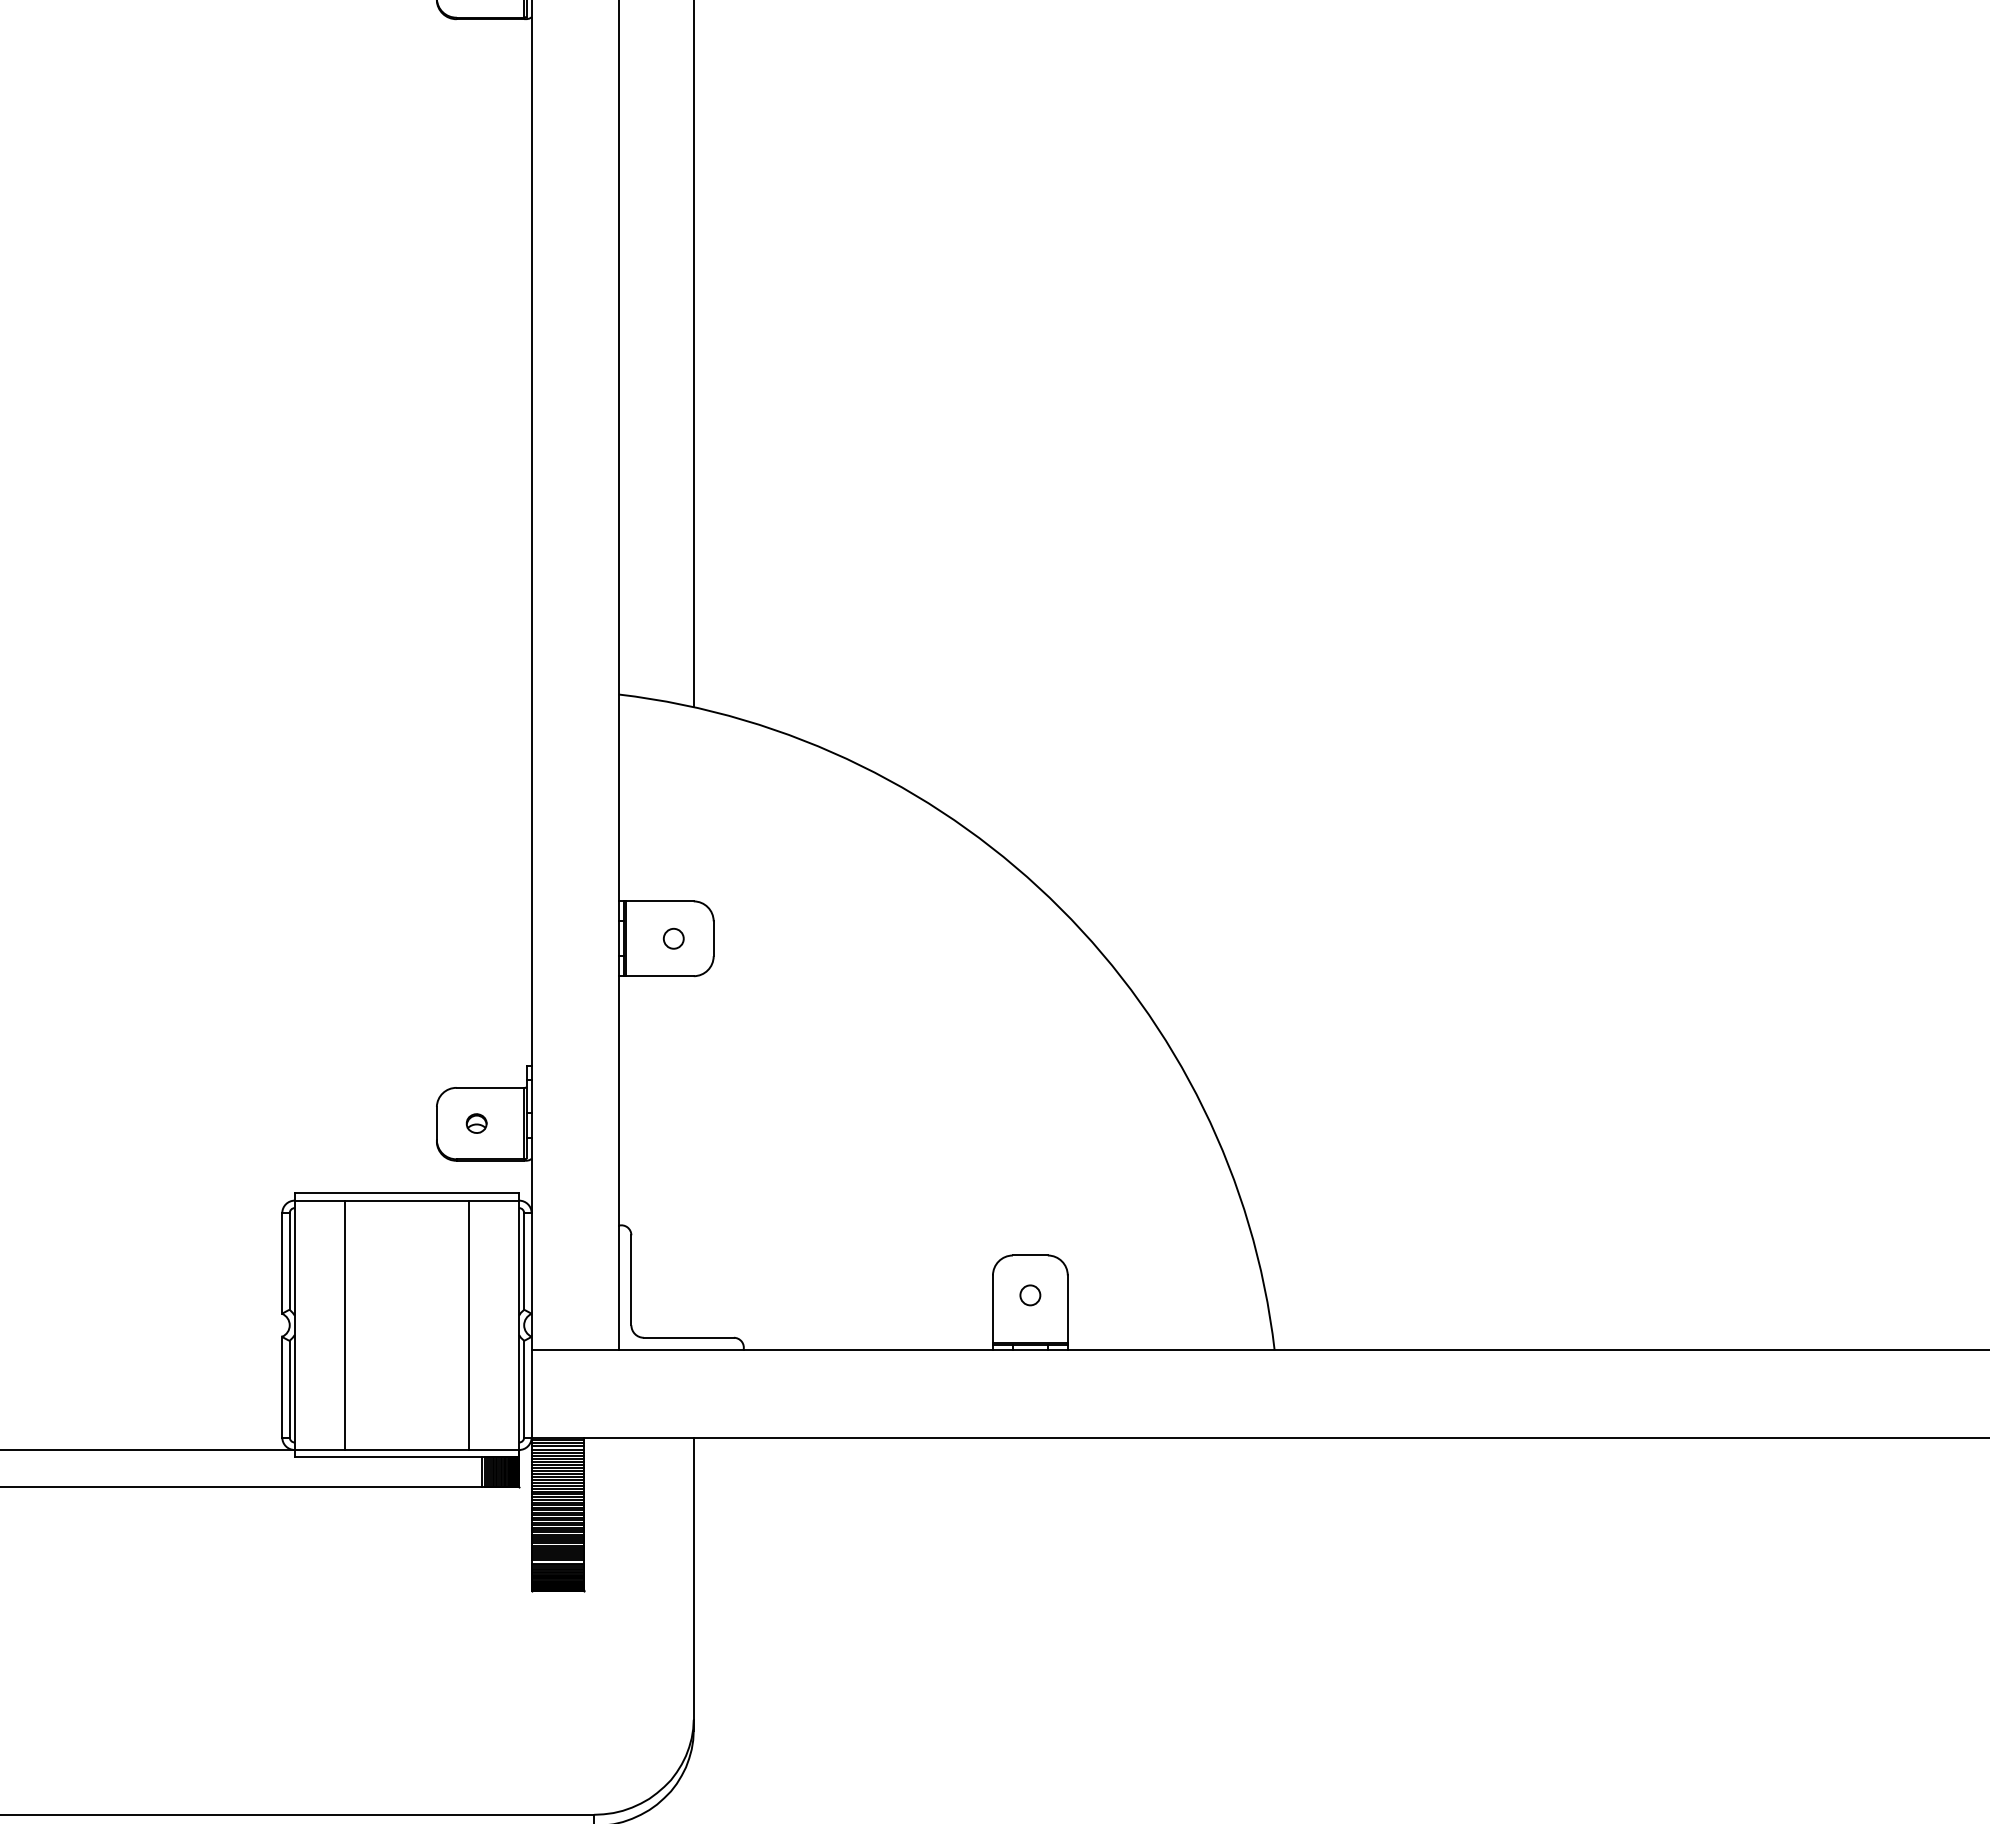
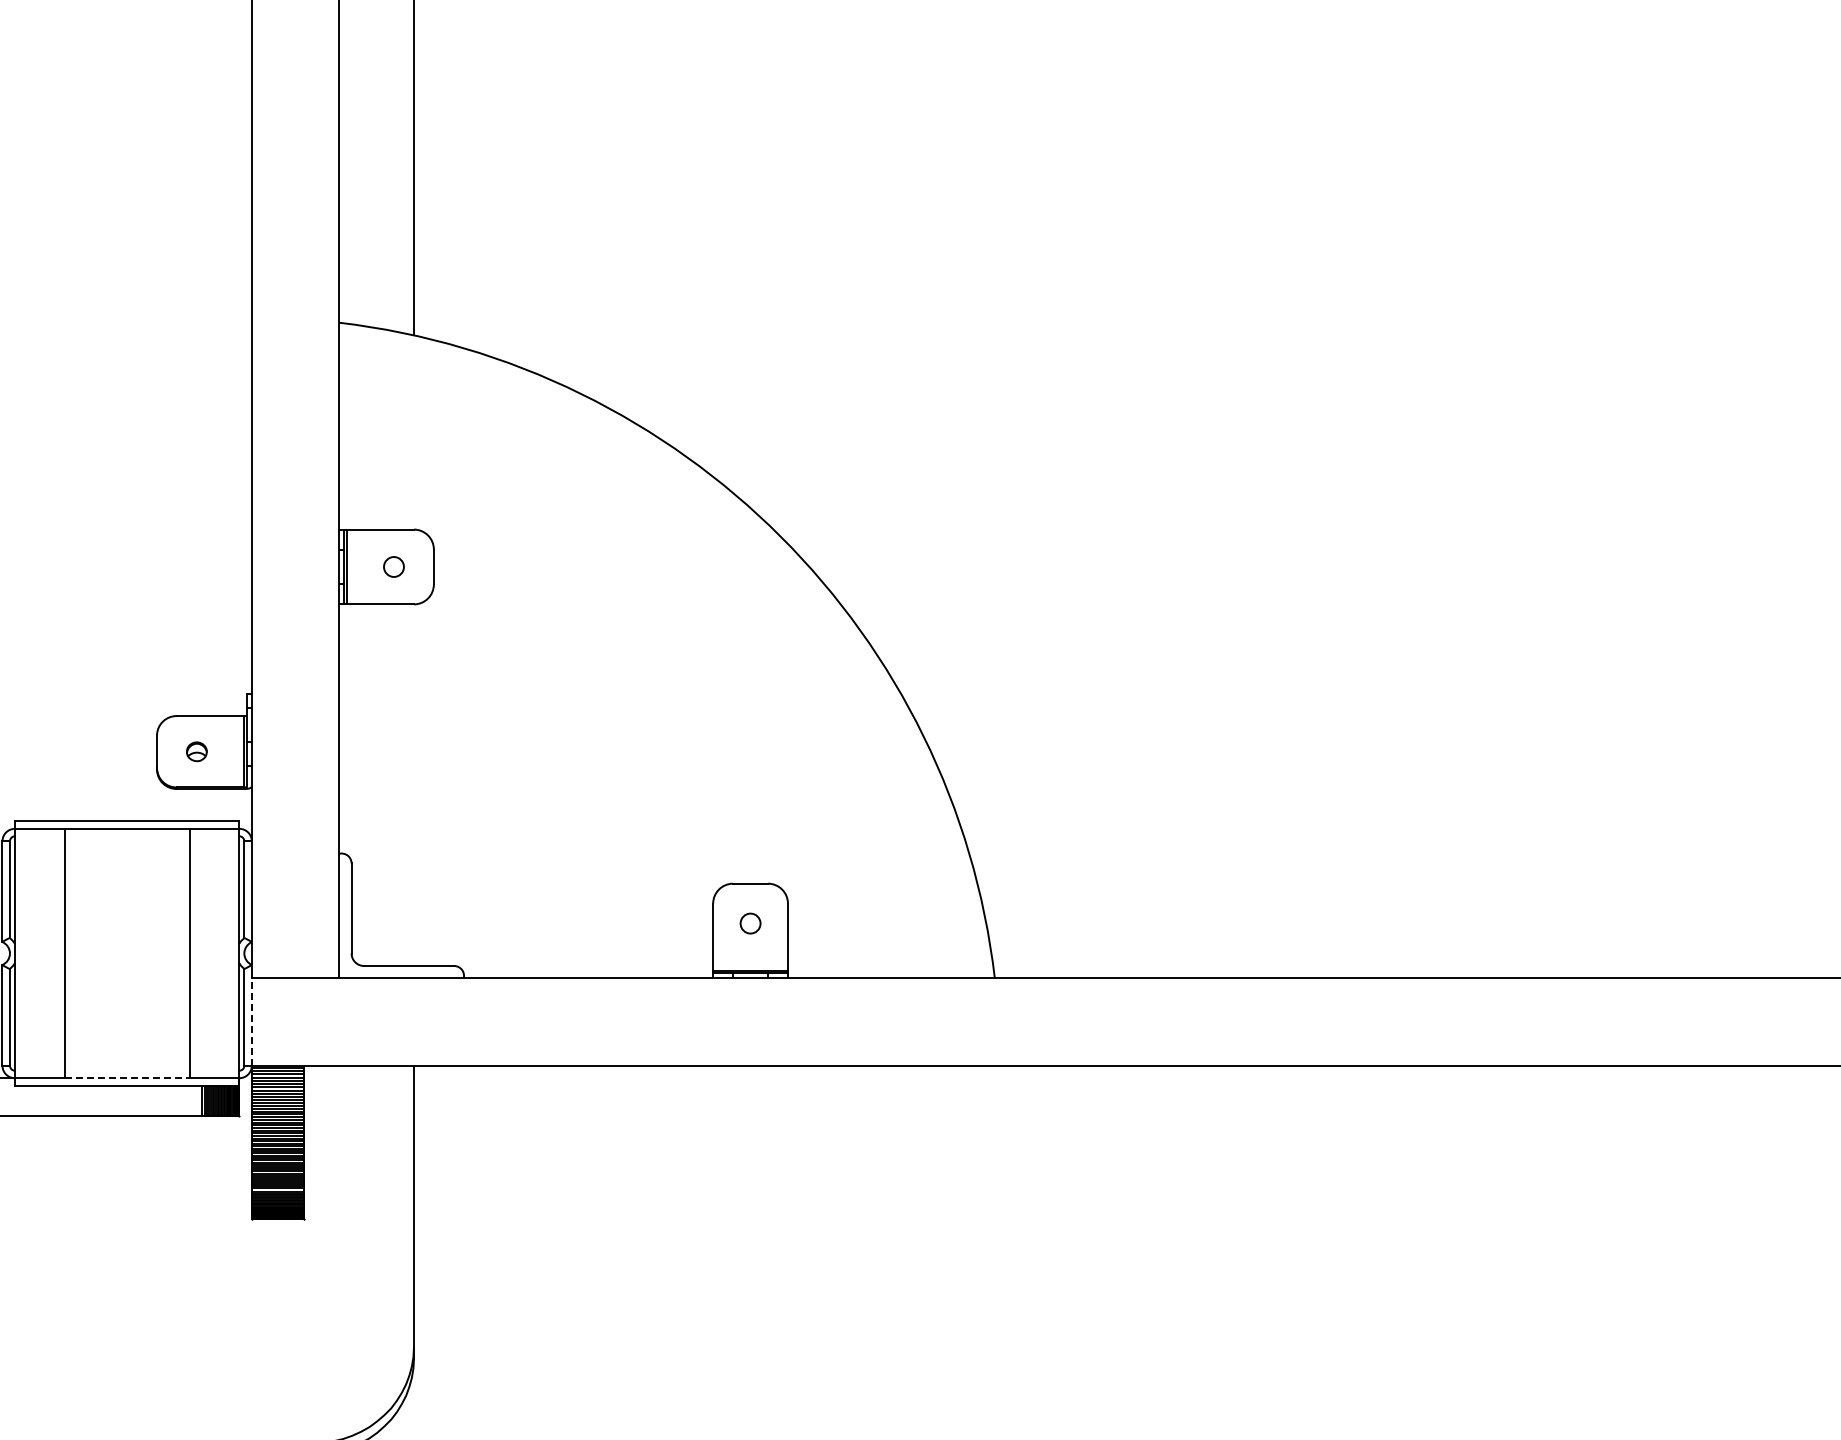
line: (531, 1393) -> (251, 1021), solid -> dashed
line: (407, 1450) -> (127, 1078), solid -> dashed

